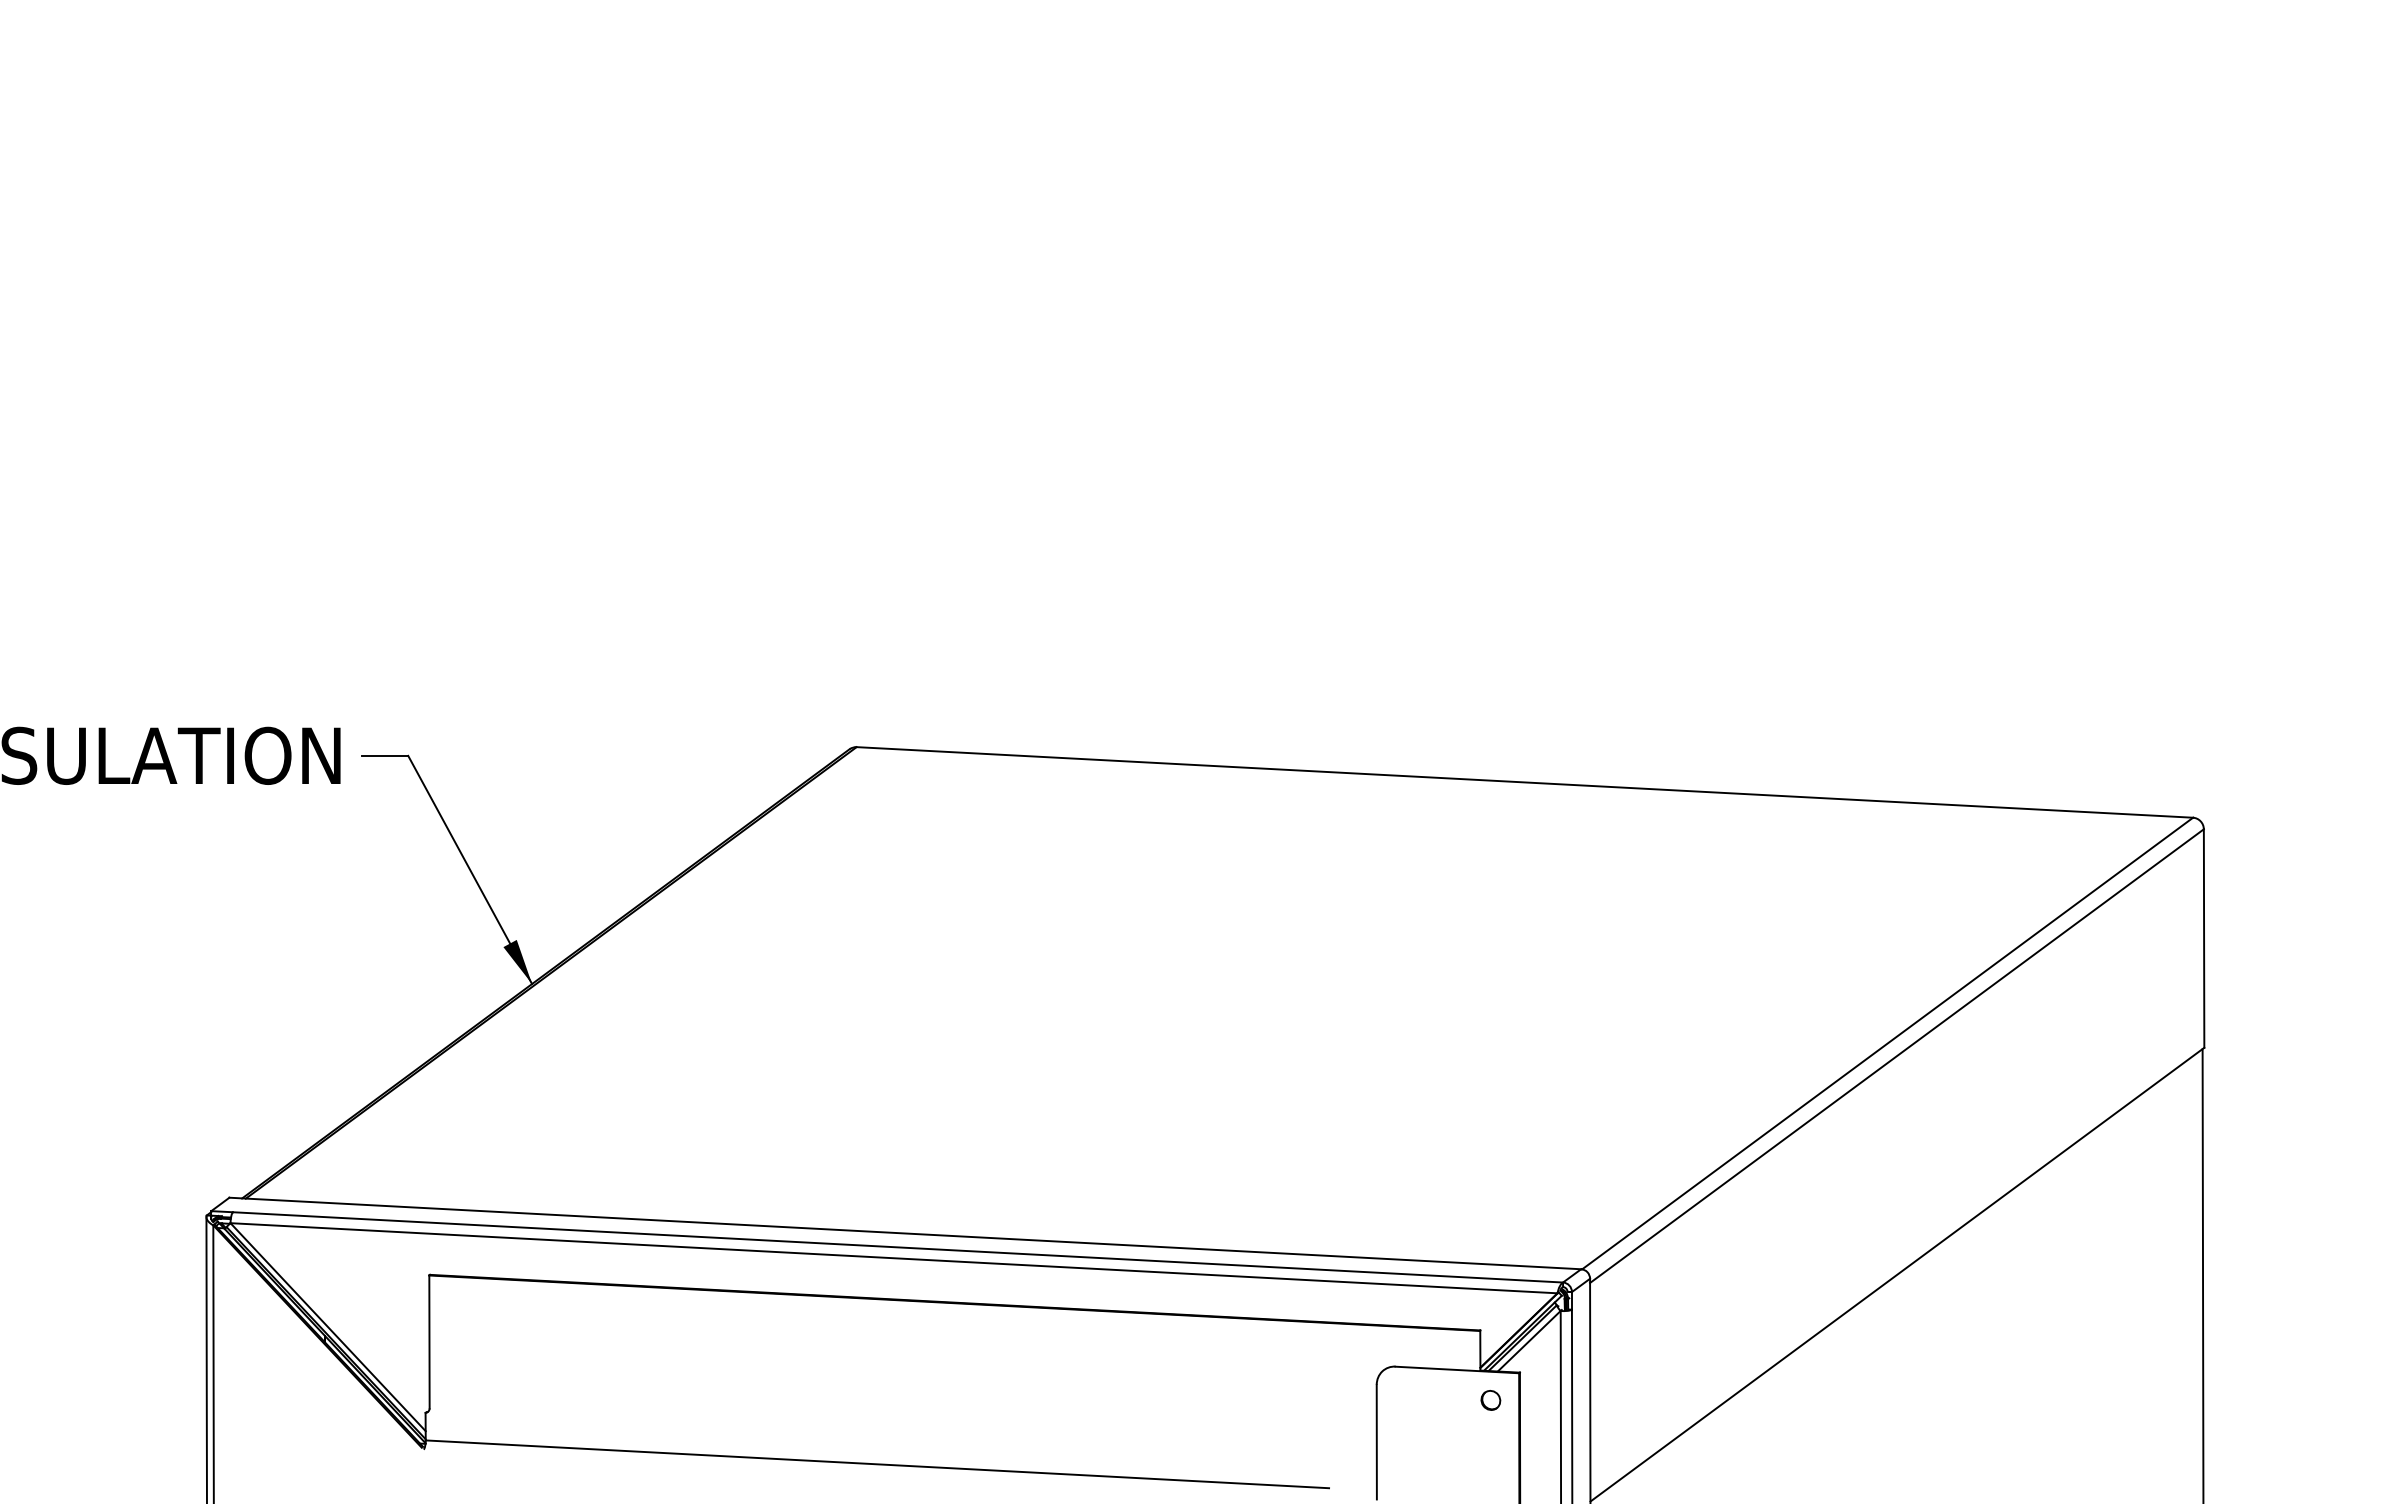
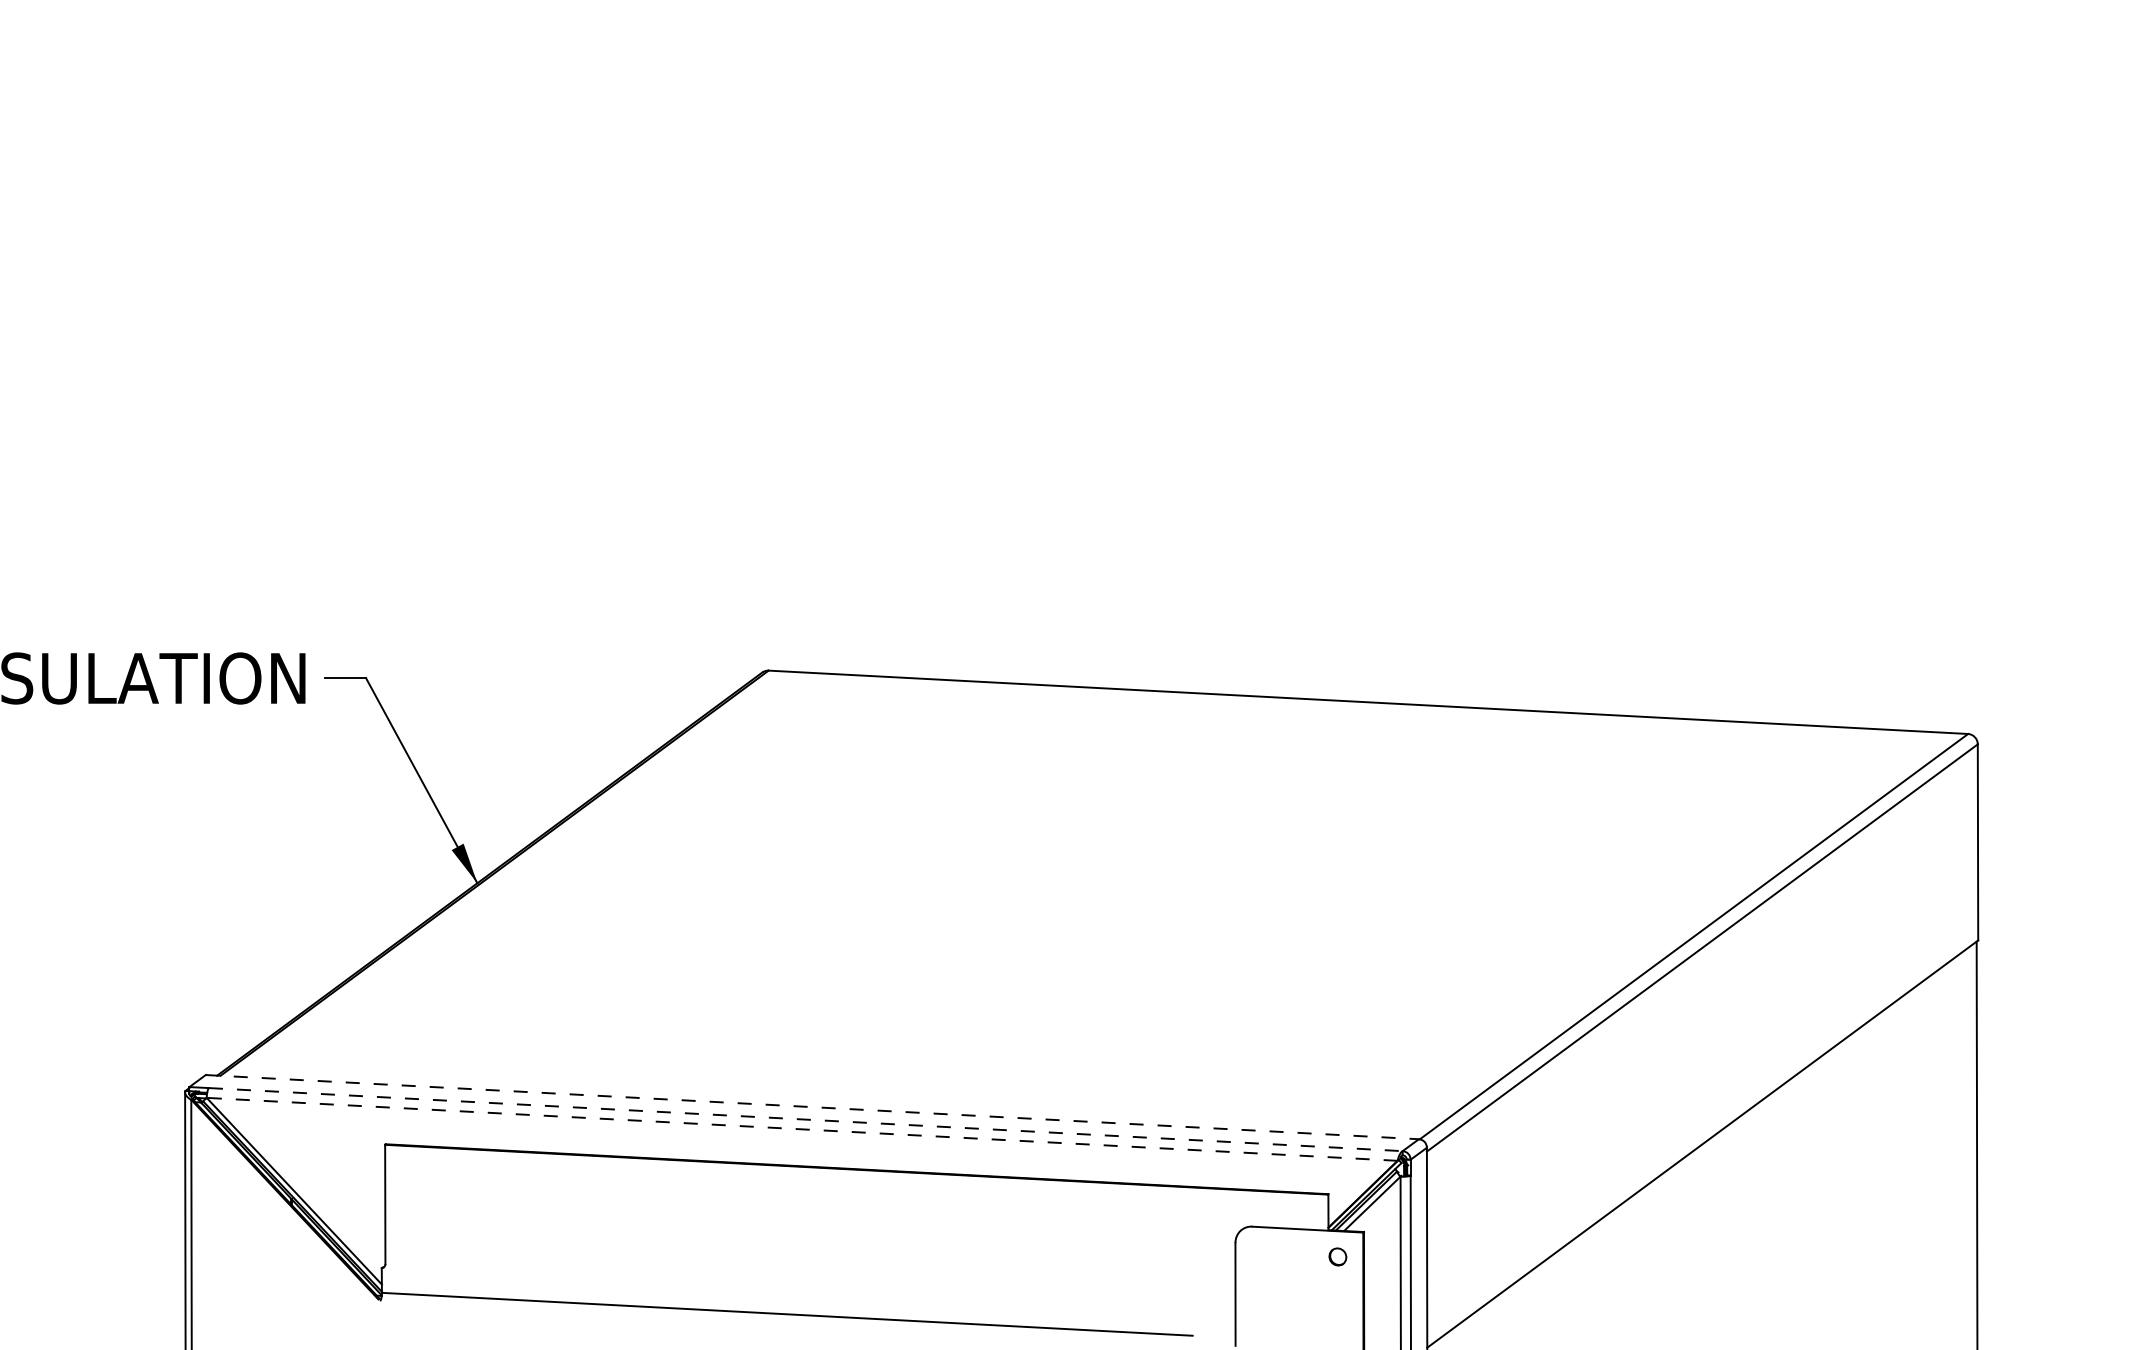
line: (905, 1233) -> (812, 1107), solid -> dashed
line: (898, 1247) -> (806, 1119), solid -> dashed
line: (893, 1258) -> (801, 1129), solid -> dashed

